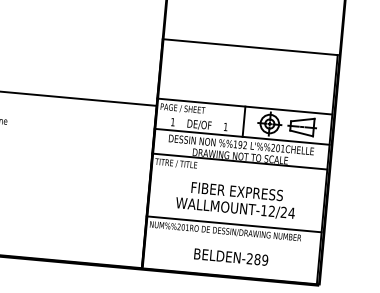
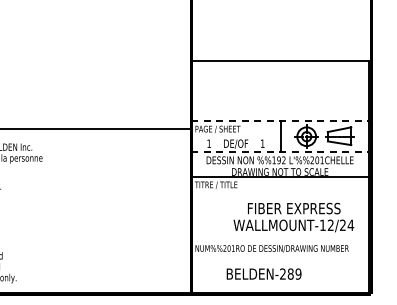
line: (245, 106) -> (280, 121), solid -> dashed
line: (242, 137) -> (280, 152), solid -> dashed
text: (235, 200) -> (293, 217), moved
line: (233, 223) -> (279, 240), removed
text: (230, 256) -> (263, 273), moved

